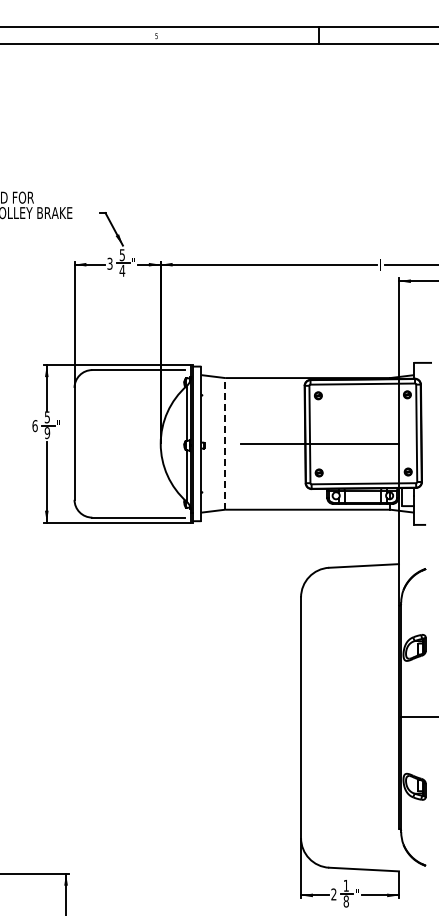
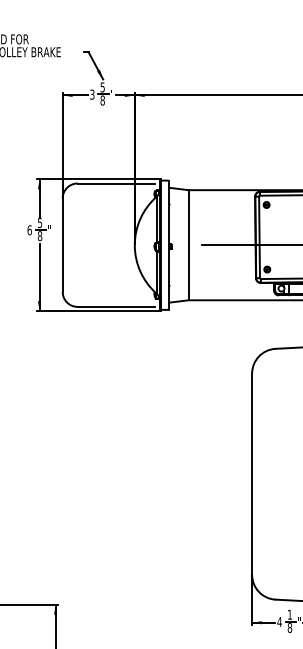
text: (122, 270) -> (102, 100), 4 -> 8
text: (47, 433) -> (40, 236), 9 -> 8
line: (225, 443) -> (188, 244), dashed -> solid
text: (333, 894) -> (279, 622), 2 -> 4

